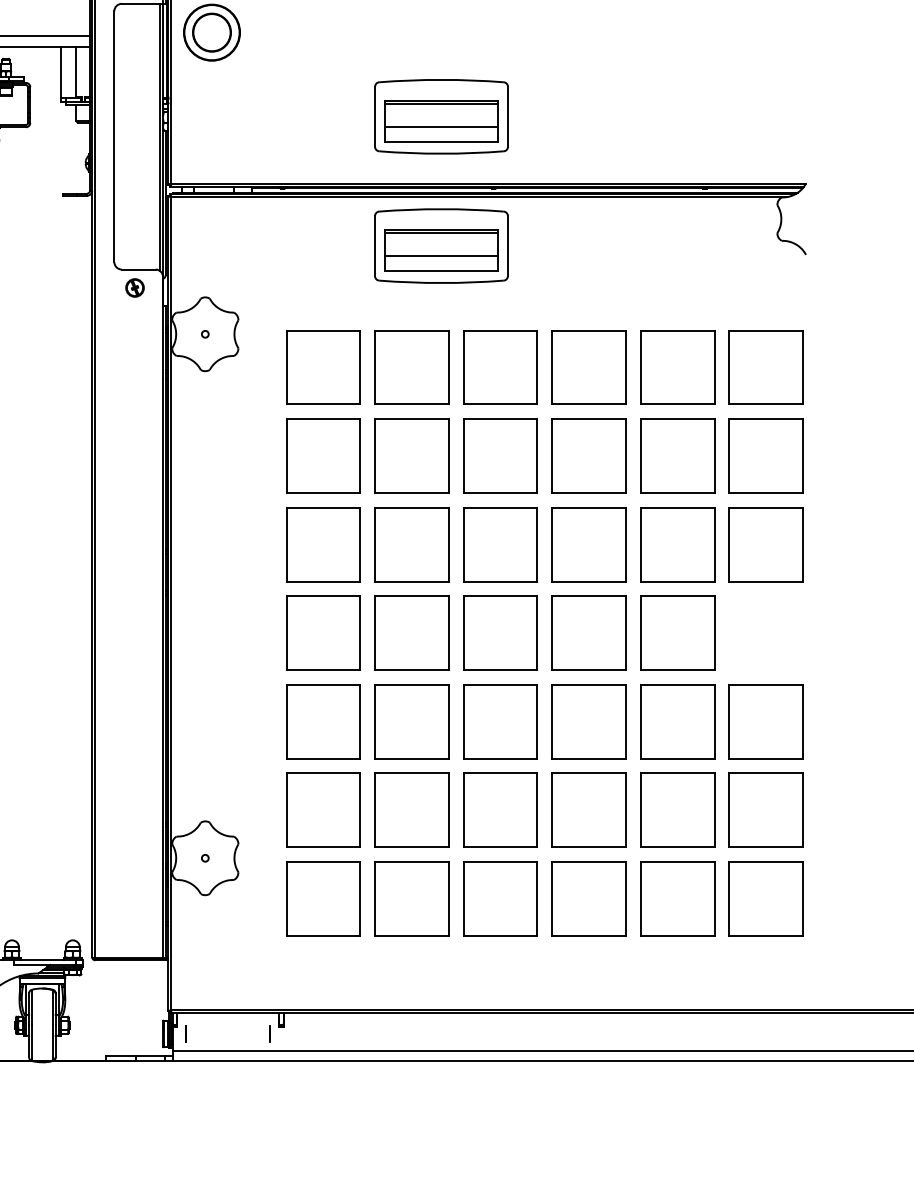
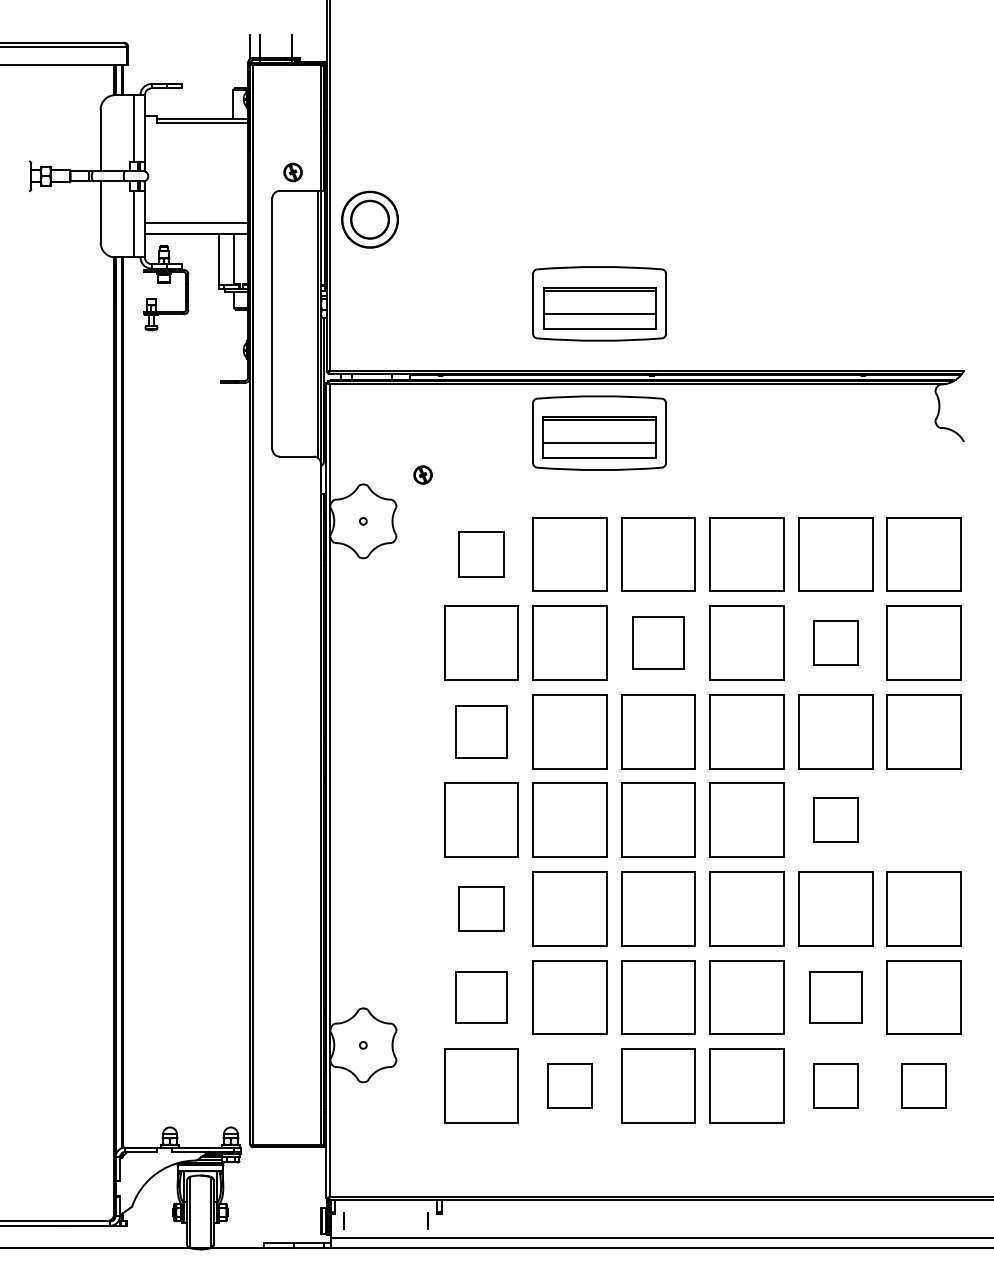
part: (134, 287) -> (422, 474), moved
part: (323, 367) -> (481, 554), size x0.6
part: (500, 455) -> (658, 642), size x0.7
part: (677, 455) -> (835, 642), size x0.6
part: (323, 544) -> (481, 731), size x0.7
part: (677, 632) -> (835, 819), size x0.6
part: (323, 721) -> (481, 908), size x0.6
part: (323, 810) -> (481, 997), size x0.7
part: (677, 810) -> (835, 997), size x0.7
part: (411, 898) -> (569, 1085), size x0.6
part: (677, 898) -> (835, 1085), size x0.6
part: (765, 898) -> (923, 1085), size x0.6

